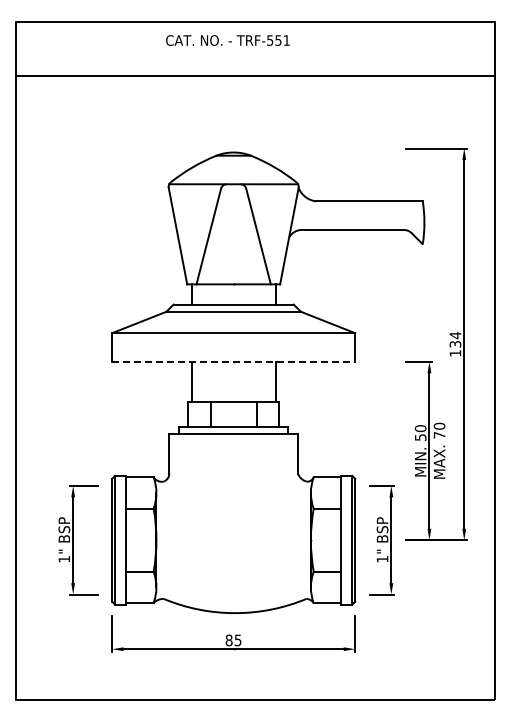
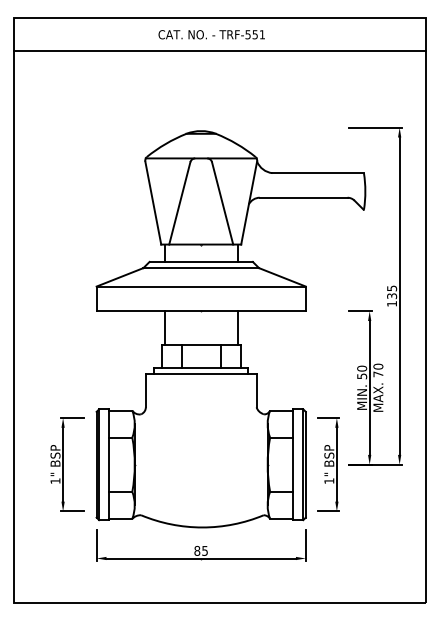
text: (227, 40) -> (211, 34), moved
line: (255, 76) -> (220, 51), moved
text: (455, 335) -> (392, 288), 134 -> 135
line: (233, 361) -> (201, 310), dashed -> solid

